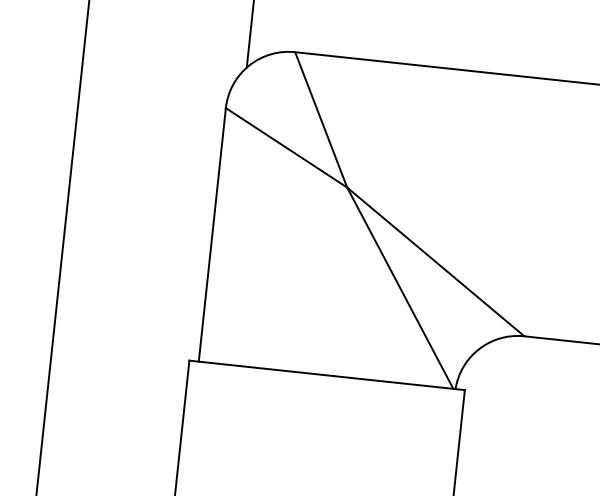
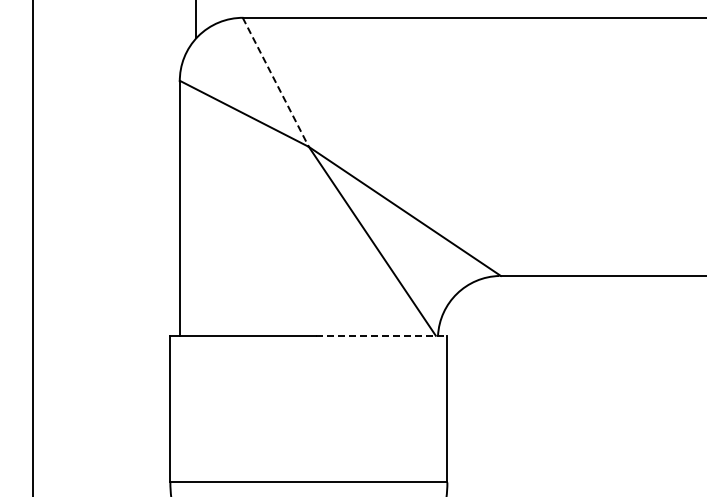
line: (320, 119) -> (275, 82), solid -> dashed
line: (399, 382) -> (381, 335), solid -> dashed

